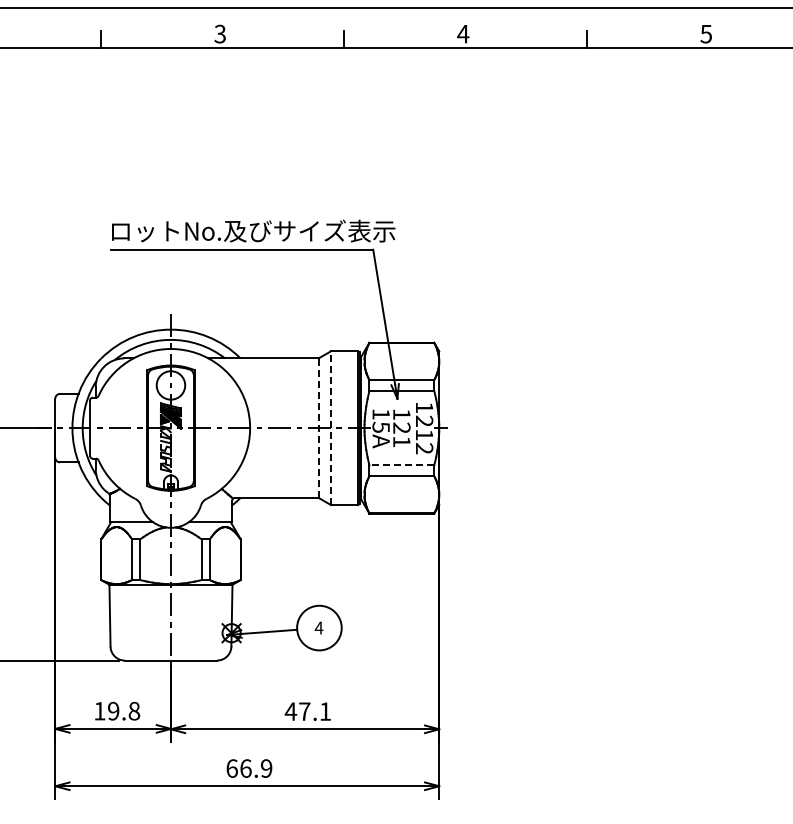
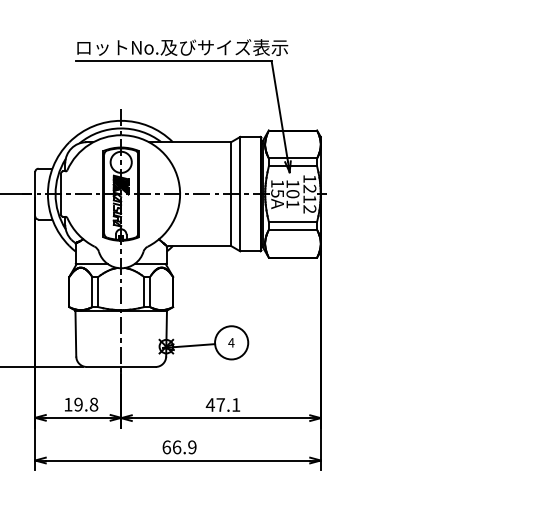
text: (401, 427) -> (292, 193), 121 -> 101
line: (318, 428) -> (230, 194), dashed -> solid
line: (331, 428) -> (240, 194), dashed -> solid
line: (401, 465) -> (292, 221), dashed -> solid

